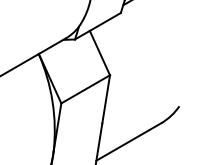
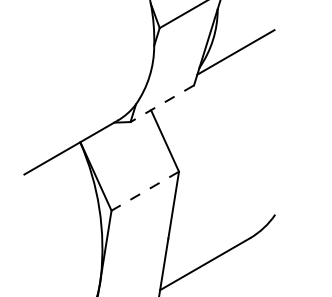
line: (98, 26) -> (162, 103), solid -> dashed
line: (85, 89) -> (145, 191), solid -> dashed

